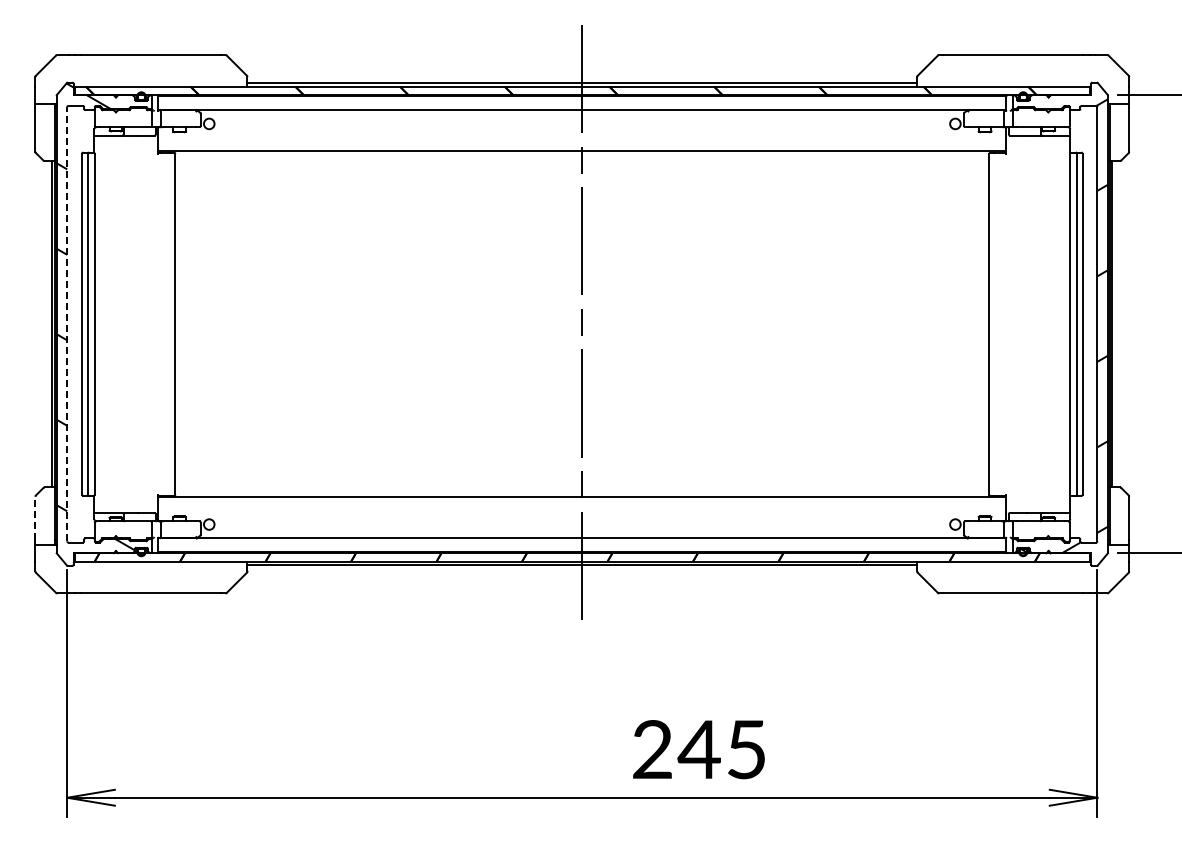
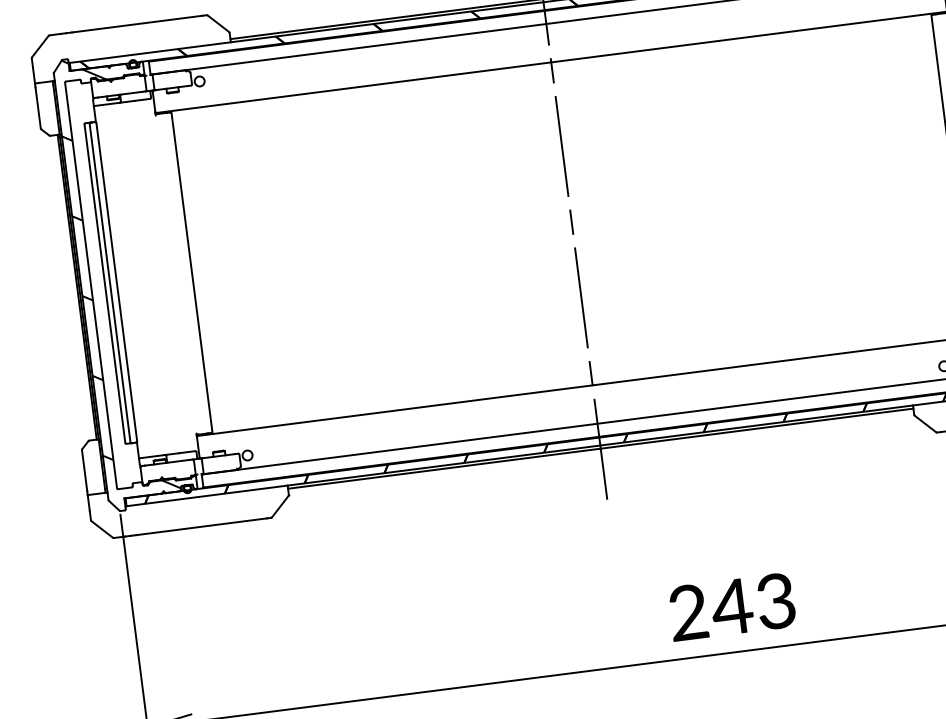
line: (67, 323) -> (91, 284), dashed -> solid
line: (35, 518) -> (84, 470), dashed -> solid
text: (746, 749) -> (776, 601), 245 -> 243

